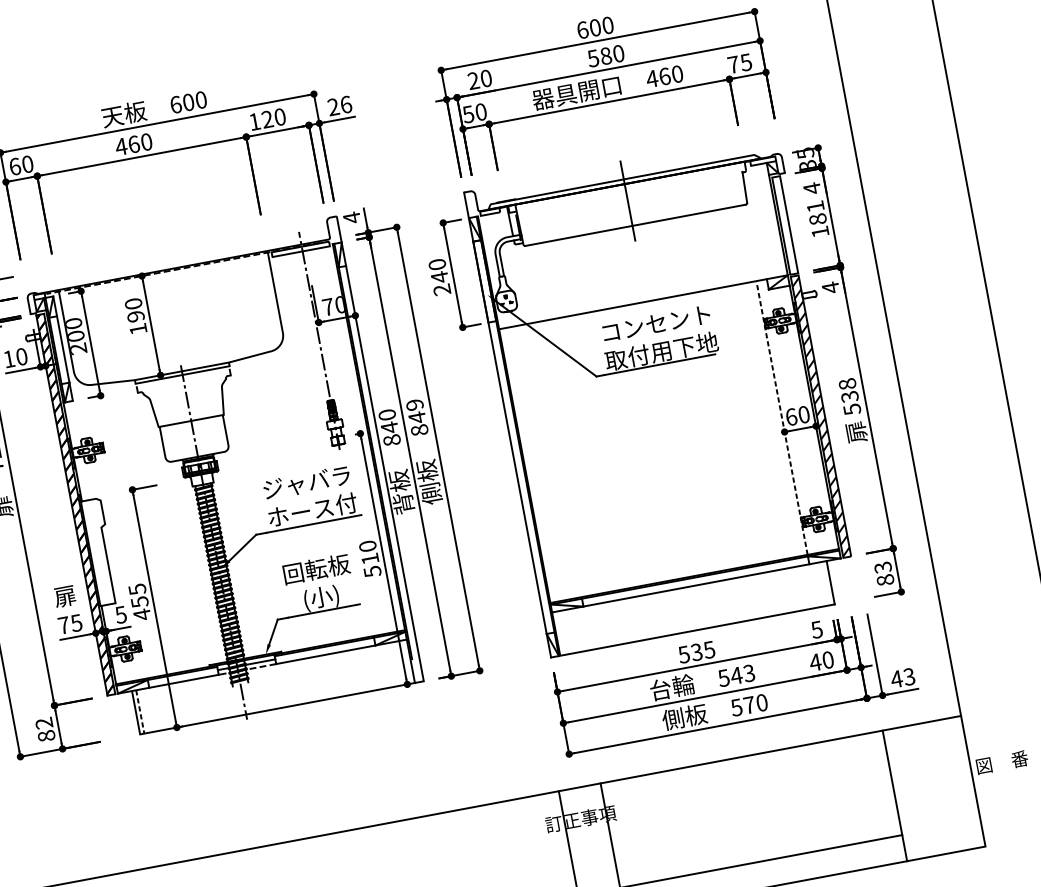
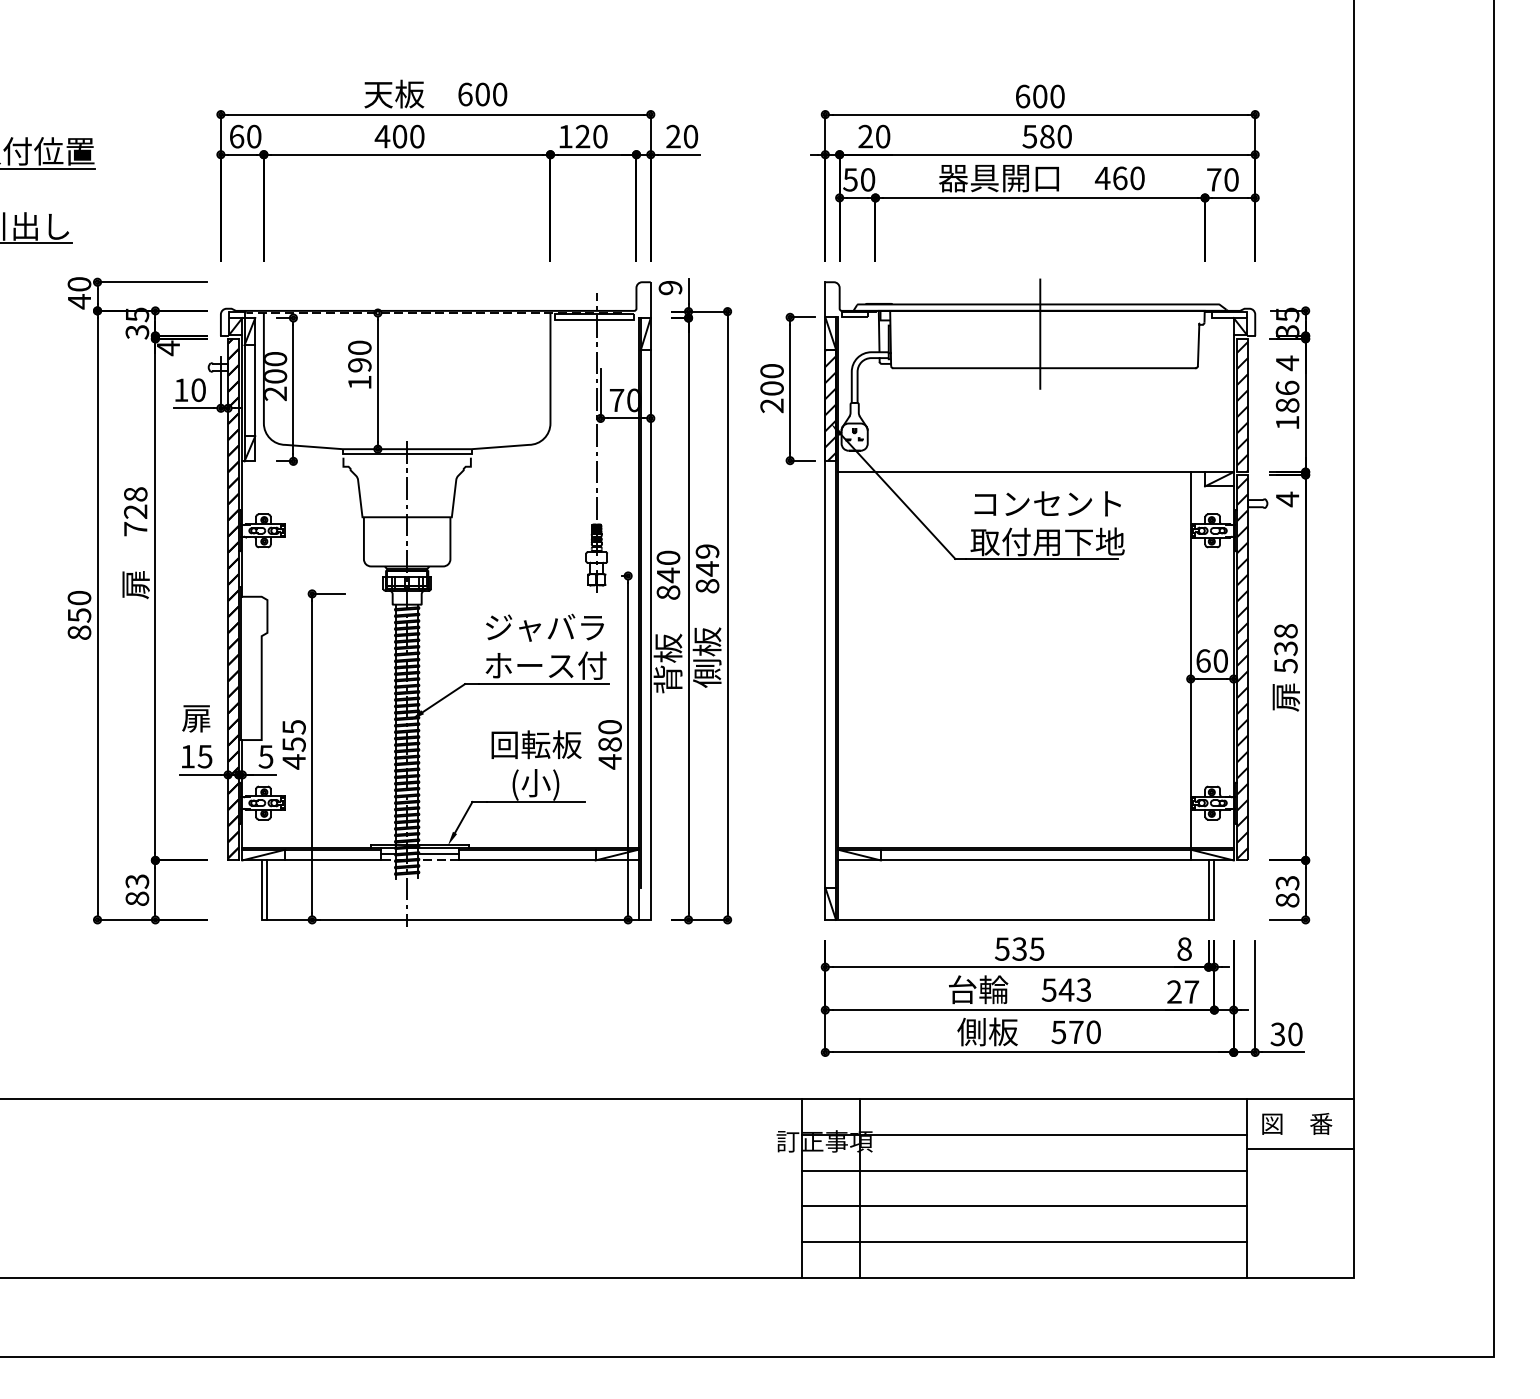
text: (746, 62) -> (1231, 179), 75 -> 70
text: (345, 104) -> (690, 136), 26 -> 20
text: (134, 144) -> (400, 136), 460 -> 400
text: (815, 206) -> (1287, 387), 181 -> 186
text: (351, 217) -> (670, 287), 4 -> 9
hatch: (785, 226) -> (1242, 406), added
text: (439, 277) -> (771, 388), 240 -> 200
hatch: (484, 280) -> (830, 404), added
line: (781, 417) -> (1190, 659), dashed -> solid
text: (371, 565) -> (609, 753), 510 -> 480
line: (826, 583) -> (1208, 889), added
text: (63, 625) -> (187, 756), 75 -> 15
text: (816, 629) -> (1184, 948), 5 -> 8
text: (821, 660) -> (1182, 991), 40 -> 27
text: (902, 678) -> (1286, 1034), 43 -> 30
line: (140, 712) -> (267, 890), dashed -> solid
text: (44, 723) -> (137, 881), 82 -> 83
line: (928, 760) -> (1300, 1149), added
text: (1002, 762) -> (1297, 1123), moved
line: (725, 786) -> (1024, 1134), added
line: (730, 813) -> (1024, 1170), added
line: (735, 839) -> (1024, 1206), added

